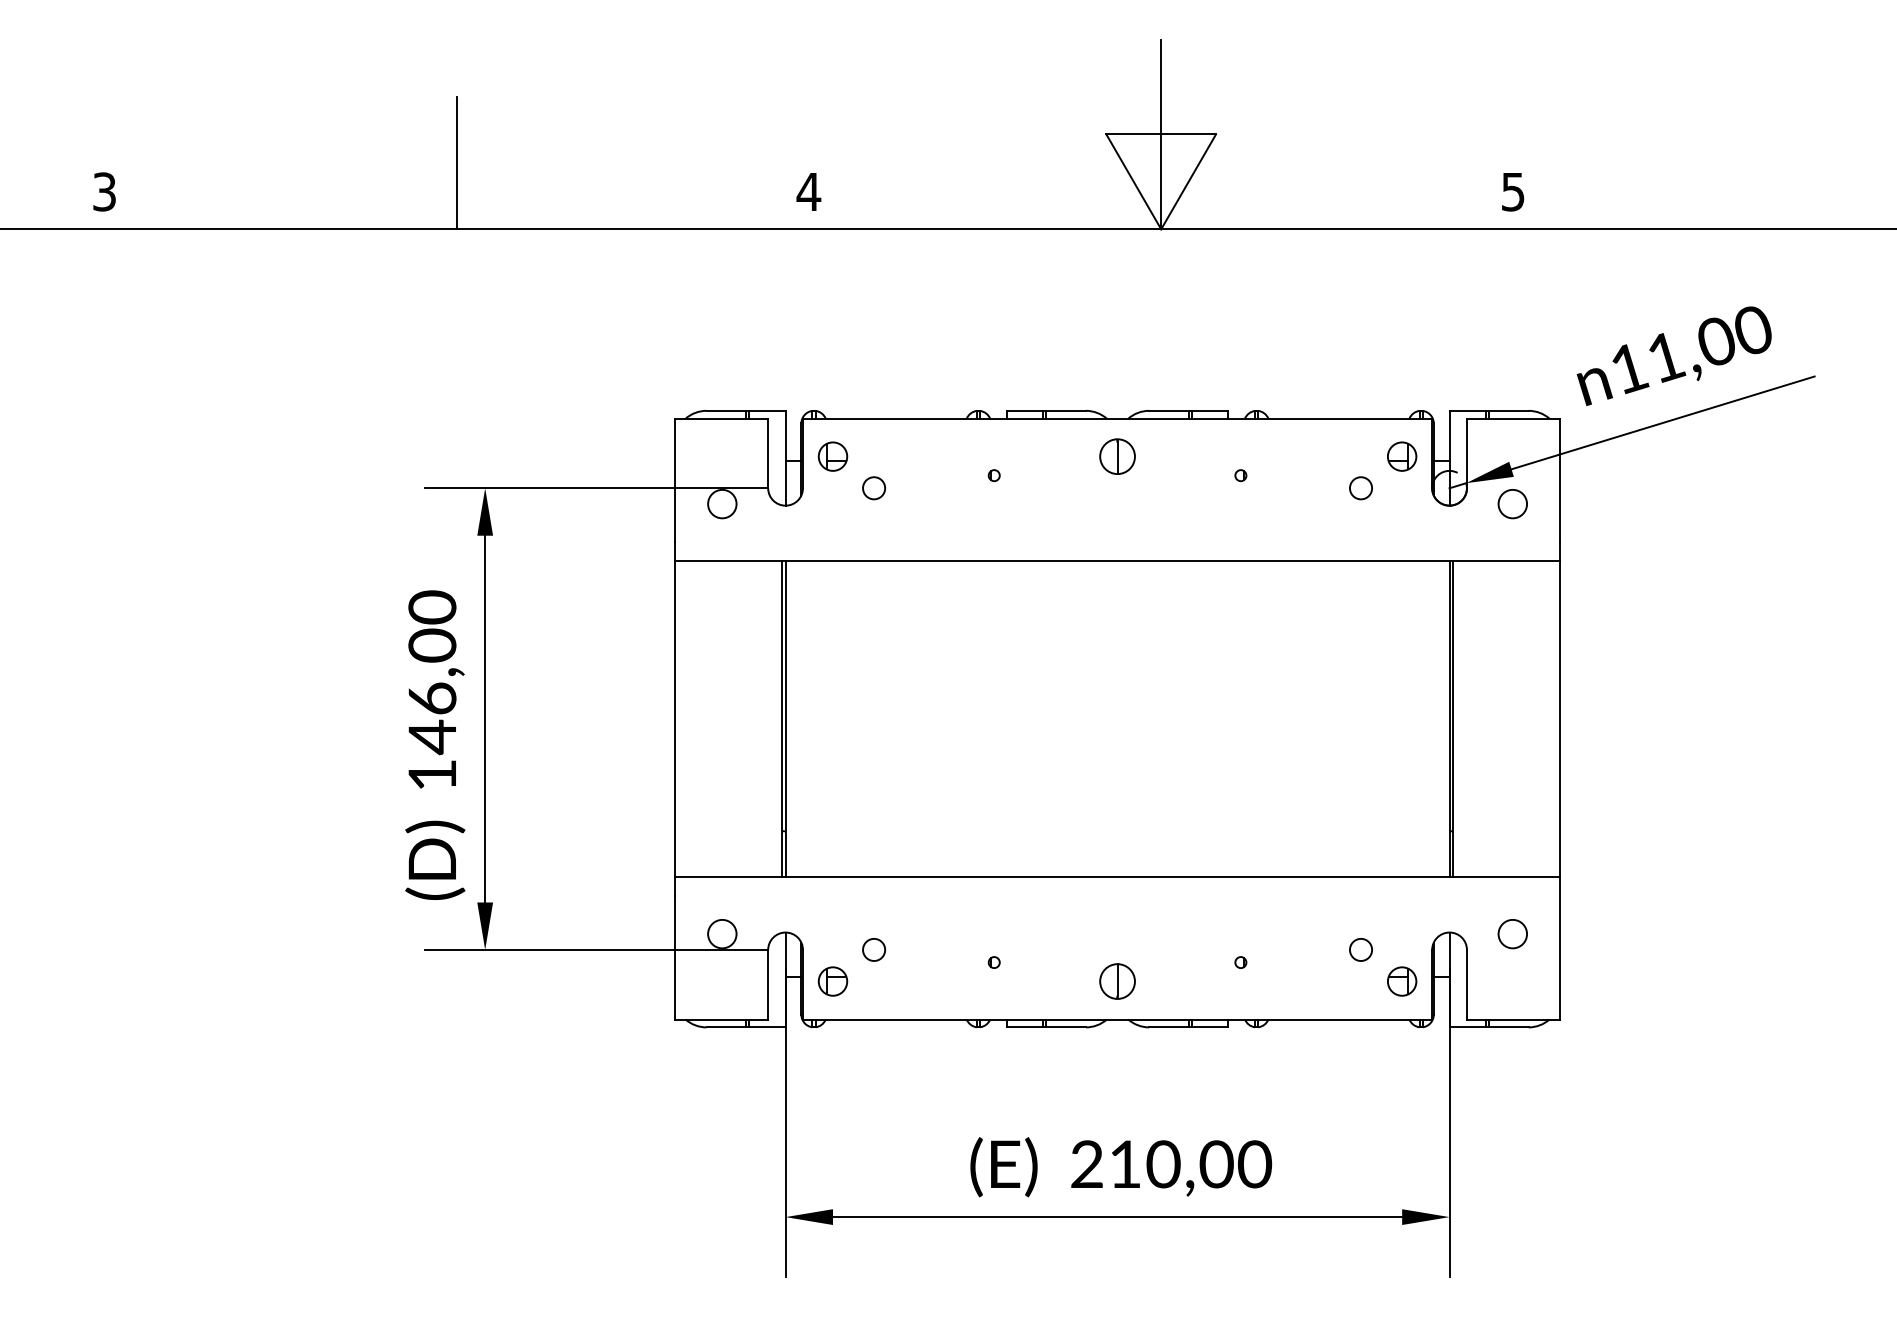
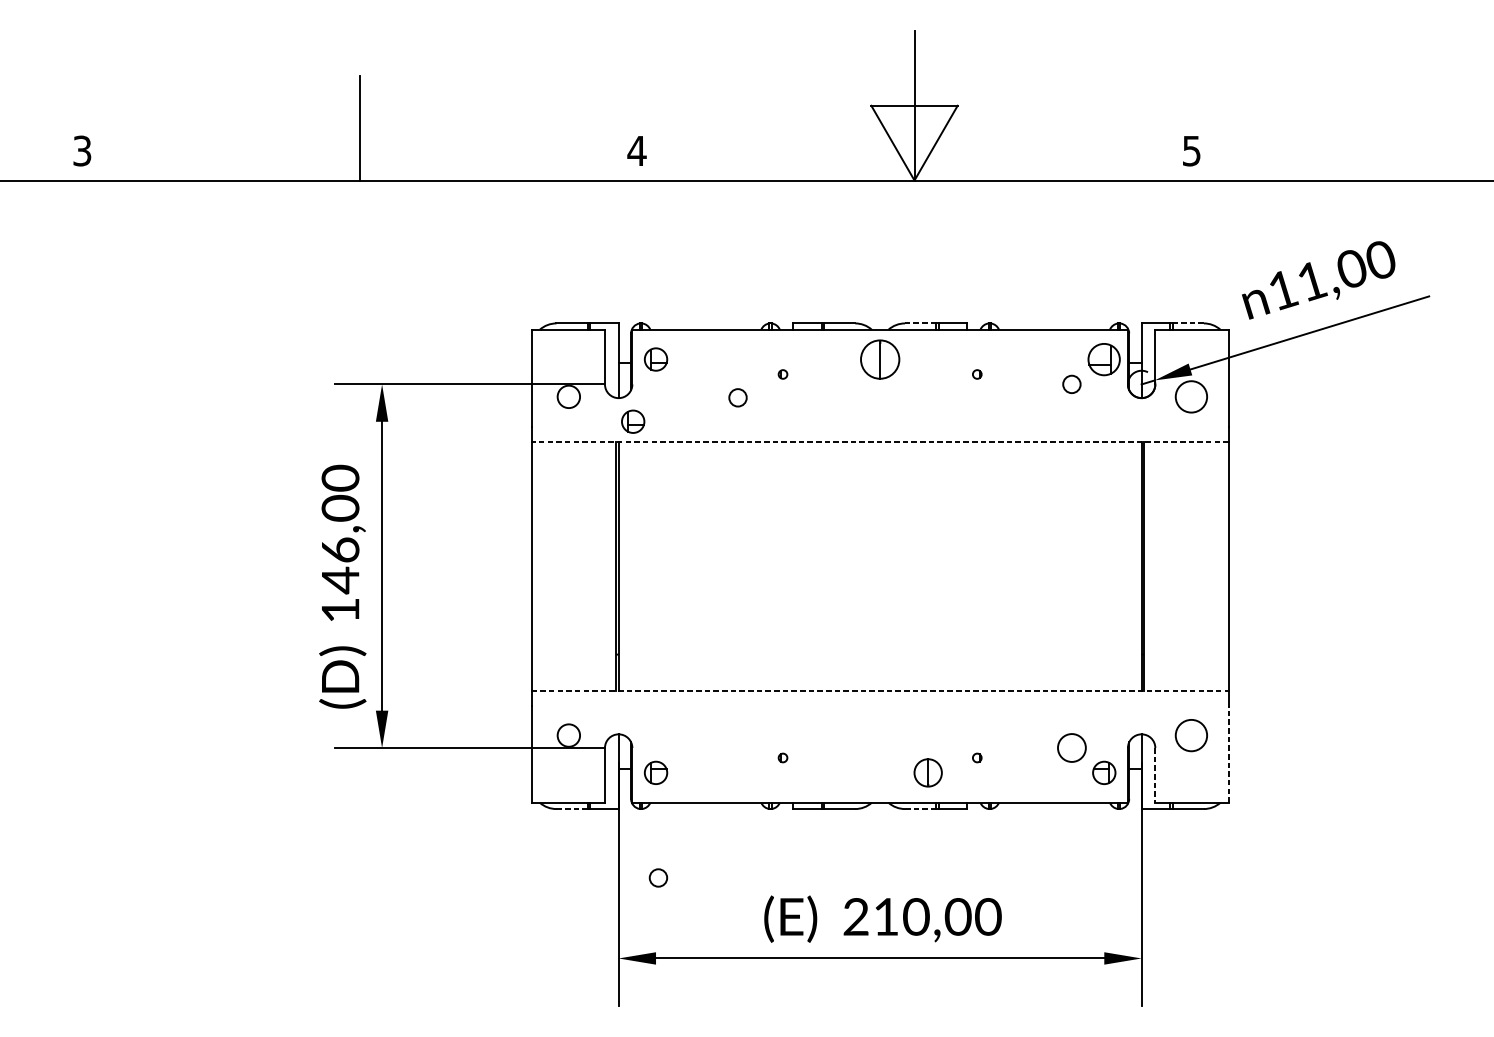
line: (1168, 410) -> (920, 323), solid -> dashed
line: (1508, 410) -> (1188, 323), solid -> dashed
part: (1117, 456) -> (880, 359), size x1.4
part: (1402, 456) -> (1104, 359), size x1.4
circle: (874, 488) -> (738, 397), moved
circle: (1512, 503) -> (1191, 396), size x1.4
part: (803, 535) -> (632, 421), added
line: (1117, 561) -> (880, 442), solid -> dashed
line: (1117, 877) -> (880, 690), solid -> dashed
circle: (1512, 933) -> (1191, 735), size x1.4
circle: (874, 949) -> (658, 877), moved
circle: (1360, 949) -> (1071, 747), size x1.6
line: (1560, 957) -> (1229, 753), solid -> dashed
part: (1117, 981) -> (928, 772), moved
line: (1466, 984) -> (1154, 775), solid -> dashed
line: (726, 1027) -> (572, 809), solid -> dashed
line: (1168, 1027) -> (920, 809), solid -> dashed

